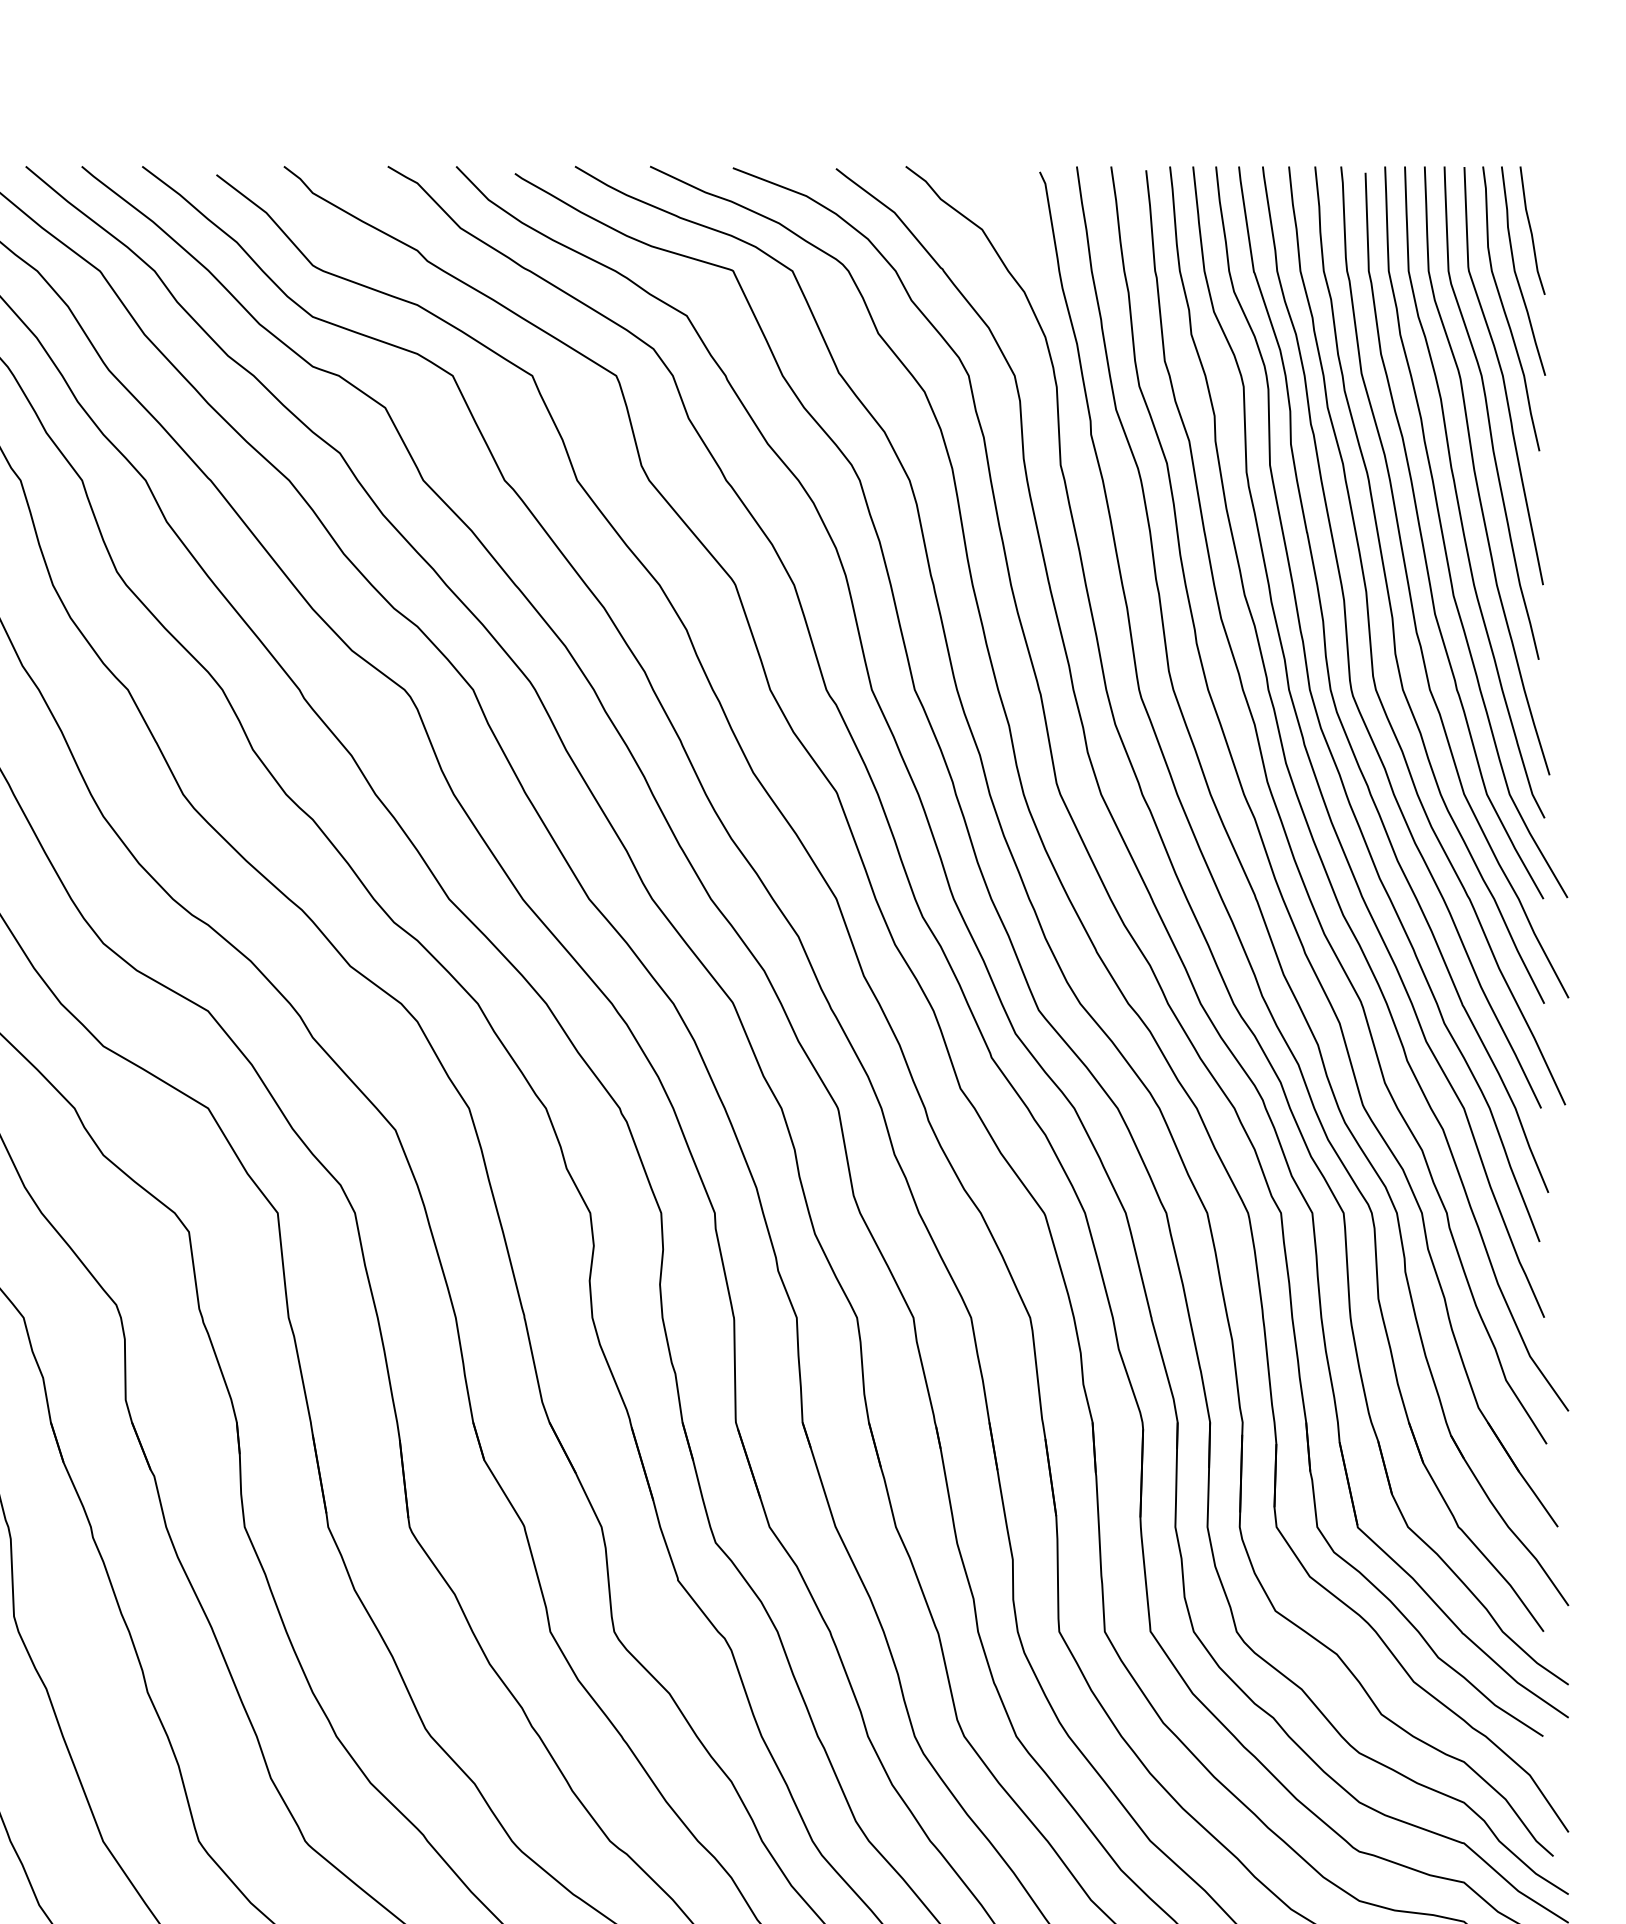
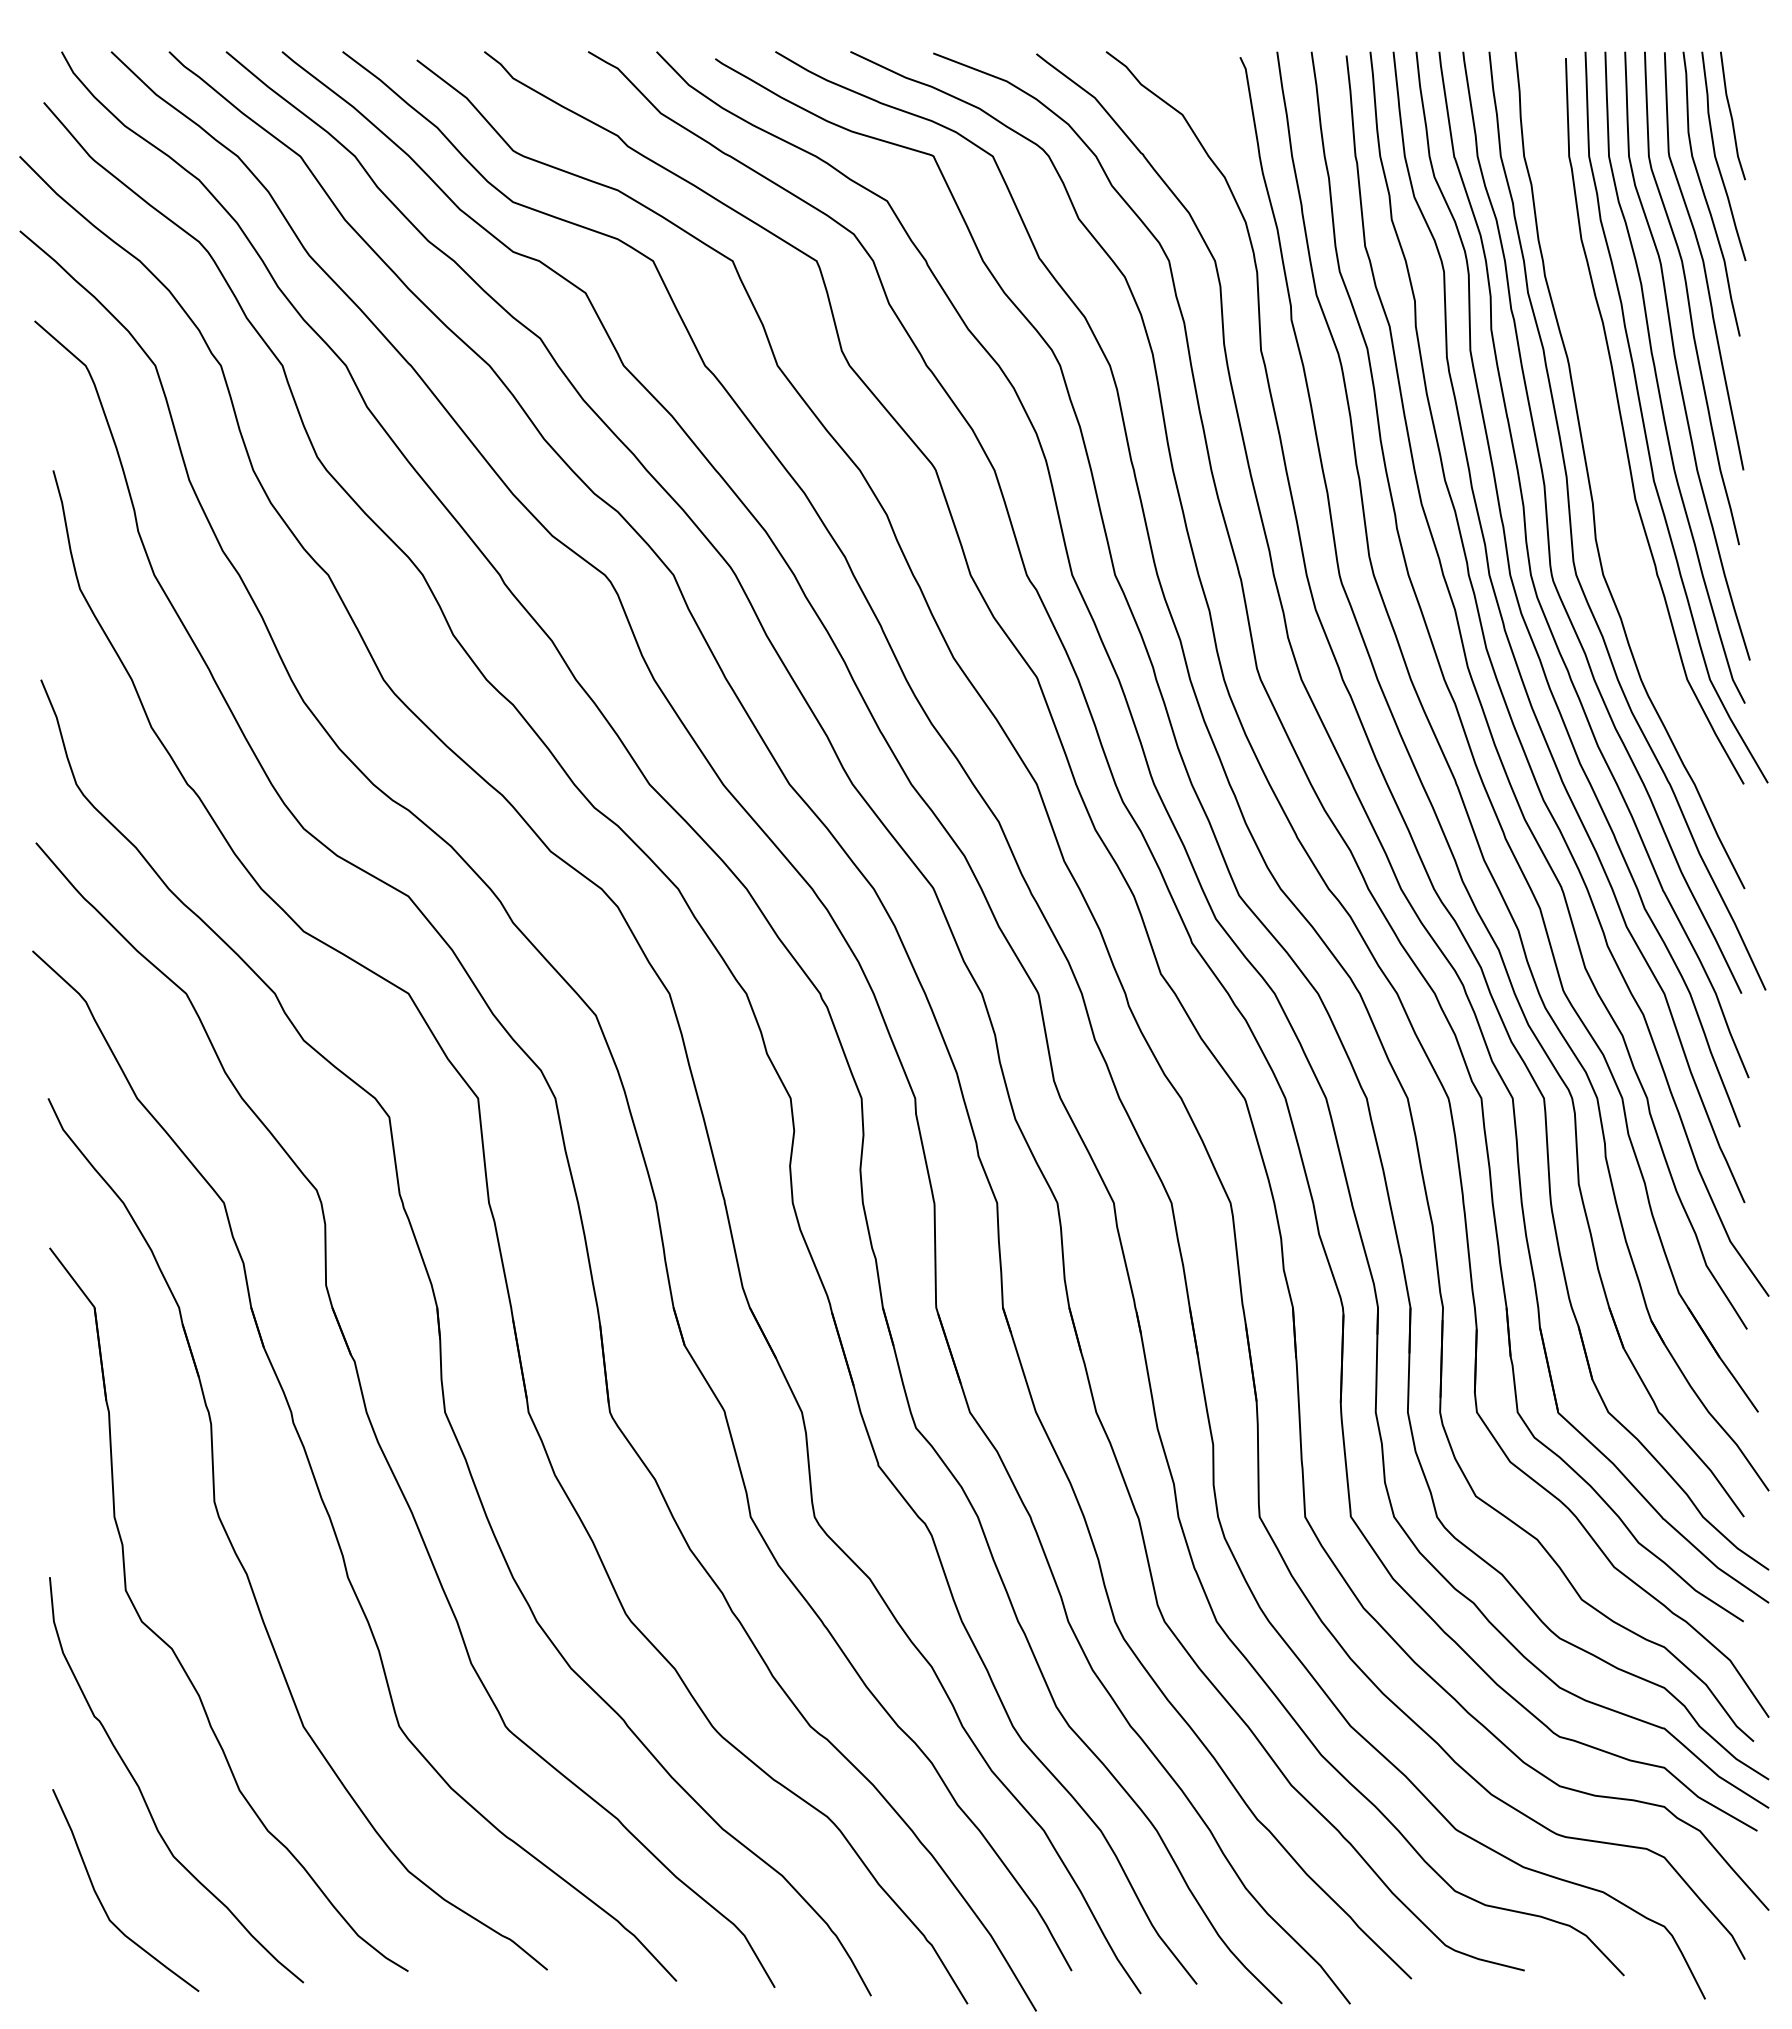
curve: (1410, 587) -> (1610, 472), removed

